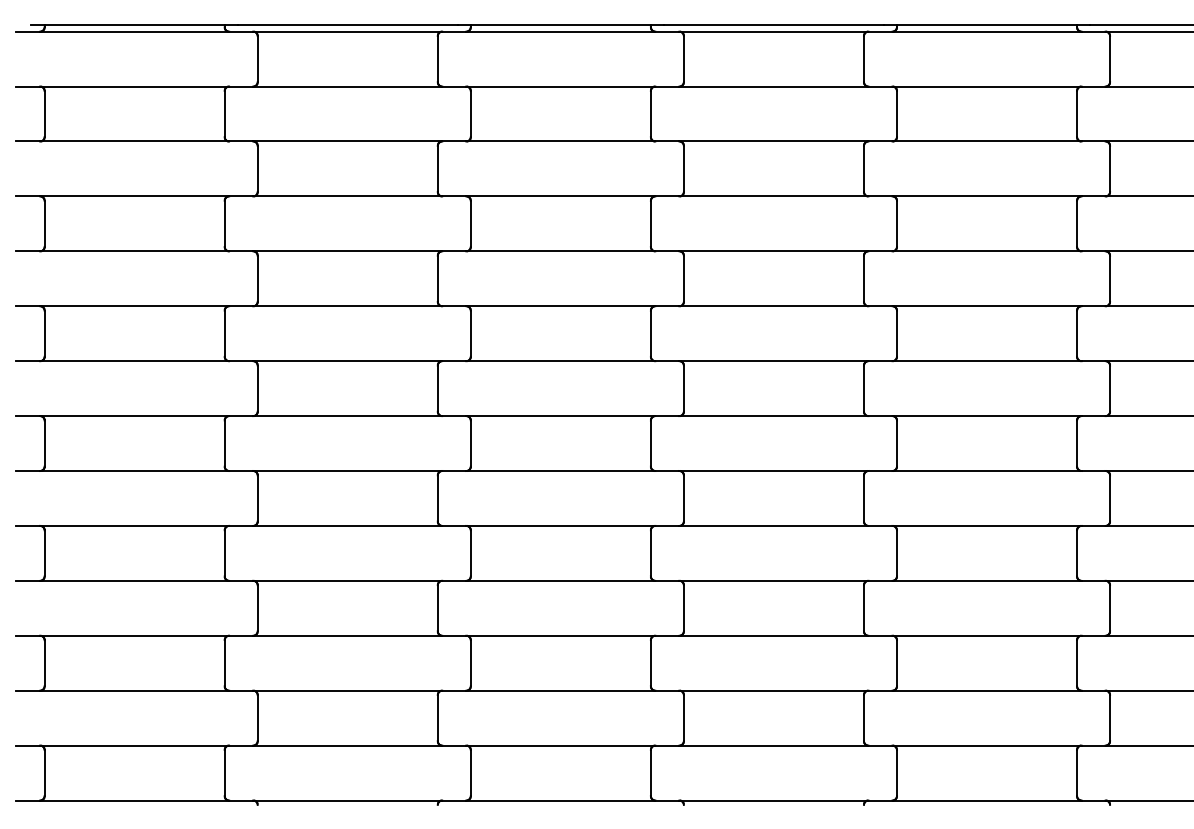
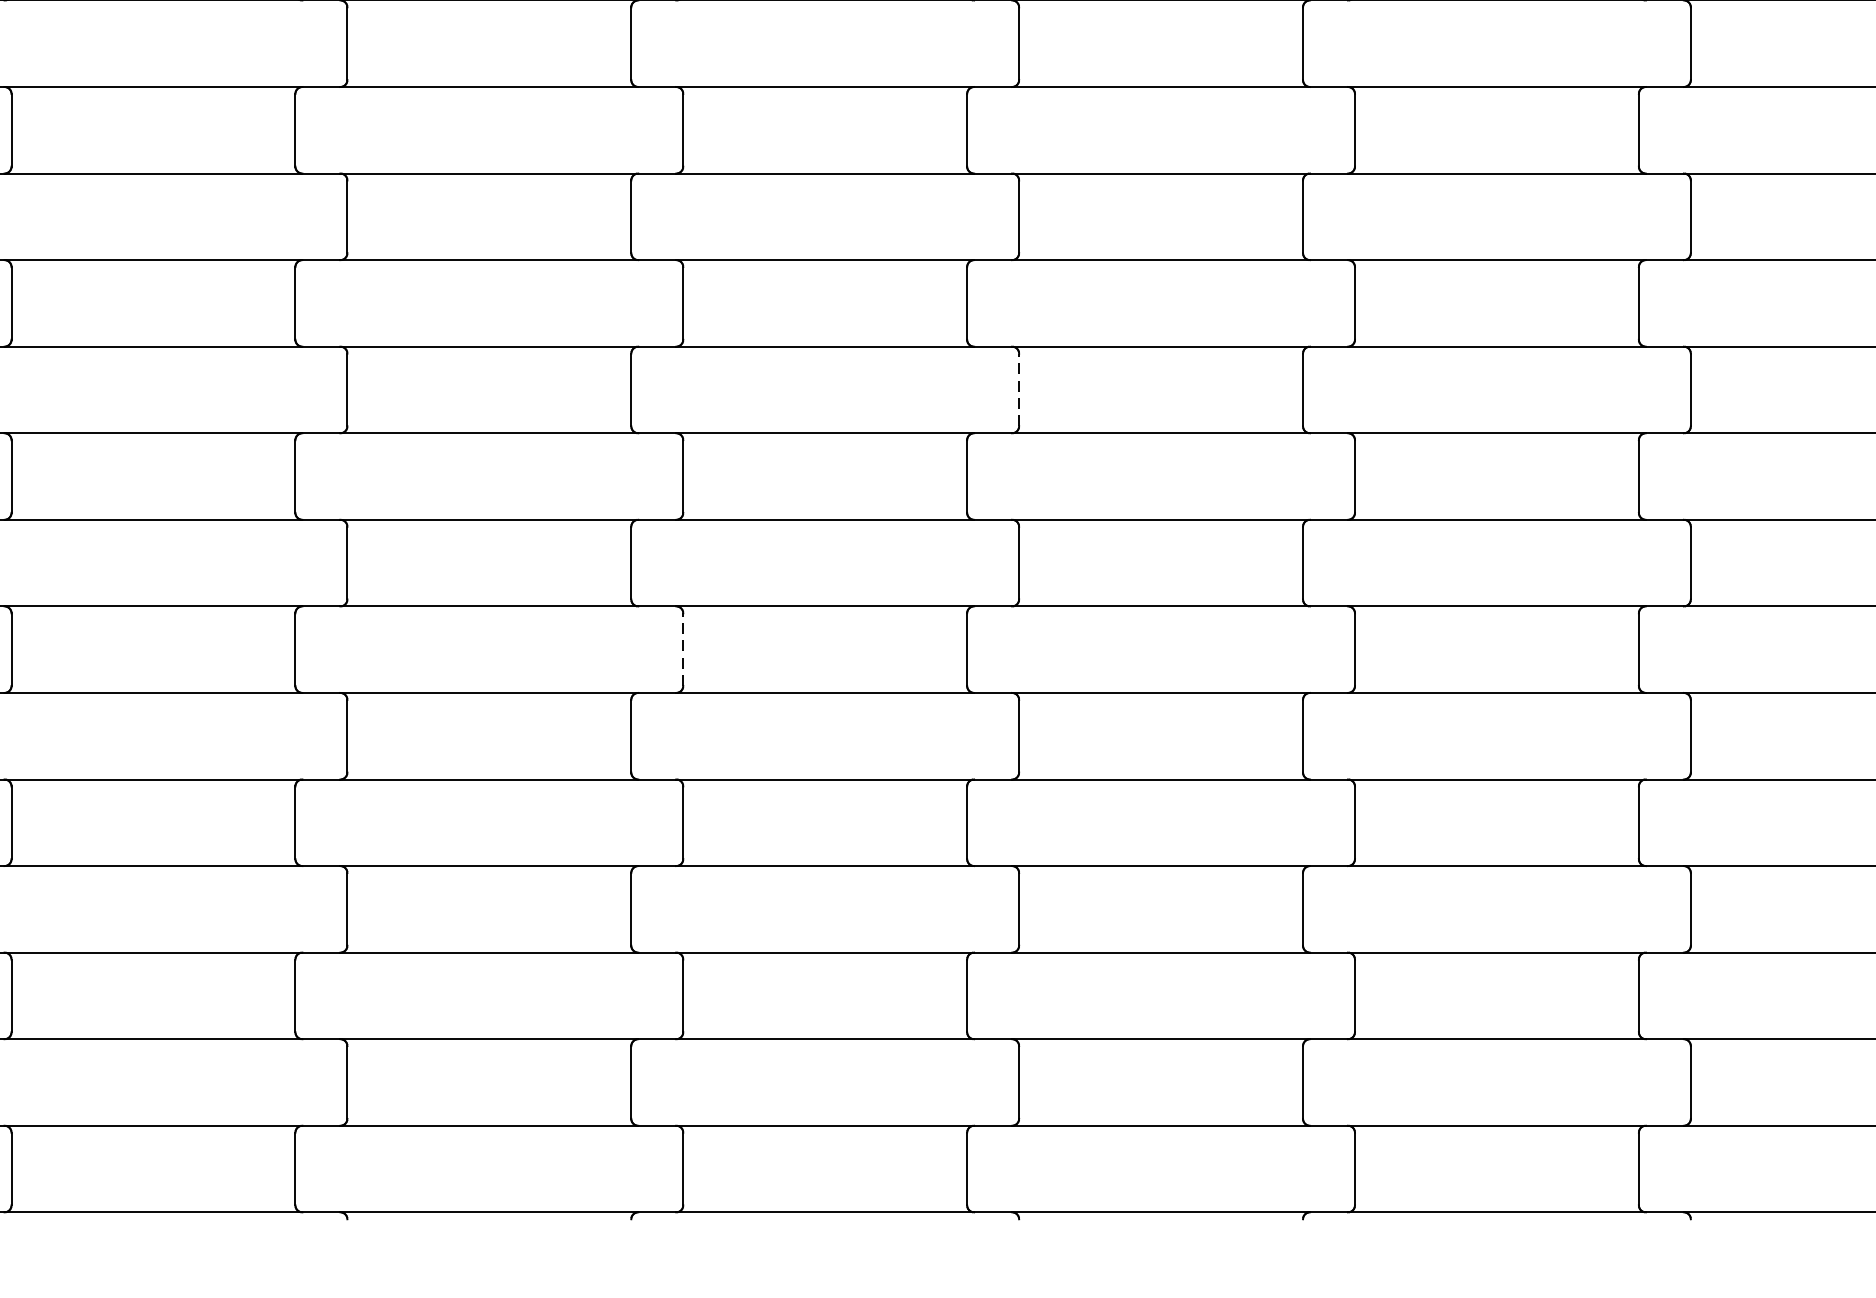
line: (683, 278) -> (1018, 389), solid -> dashed
line: (470, 443) -> (682, 649), solid -> dashed

